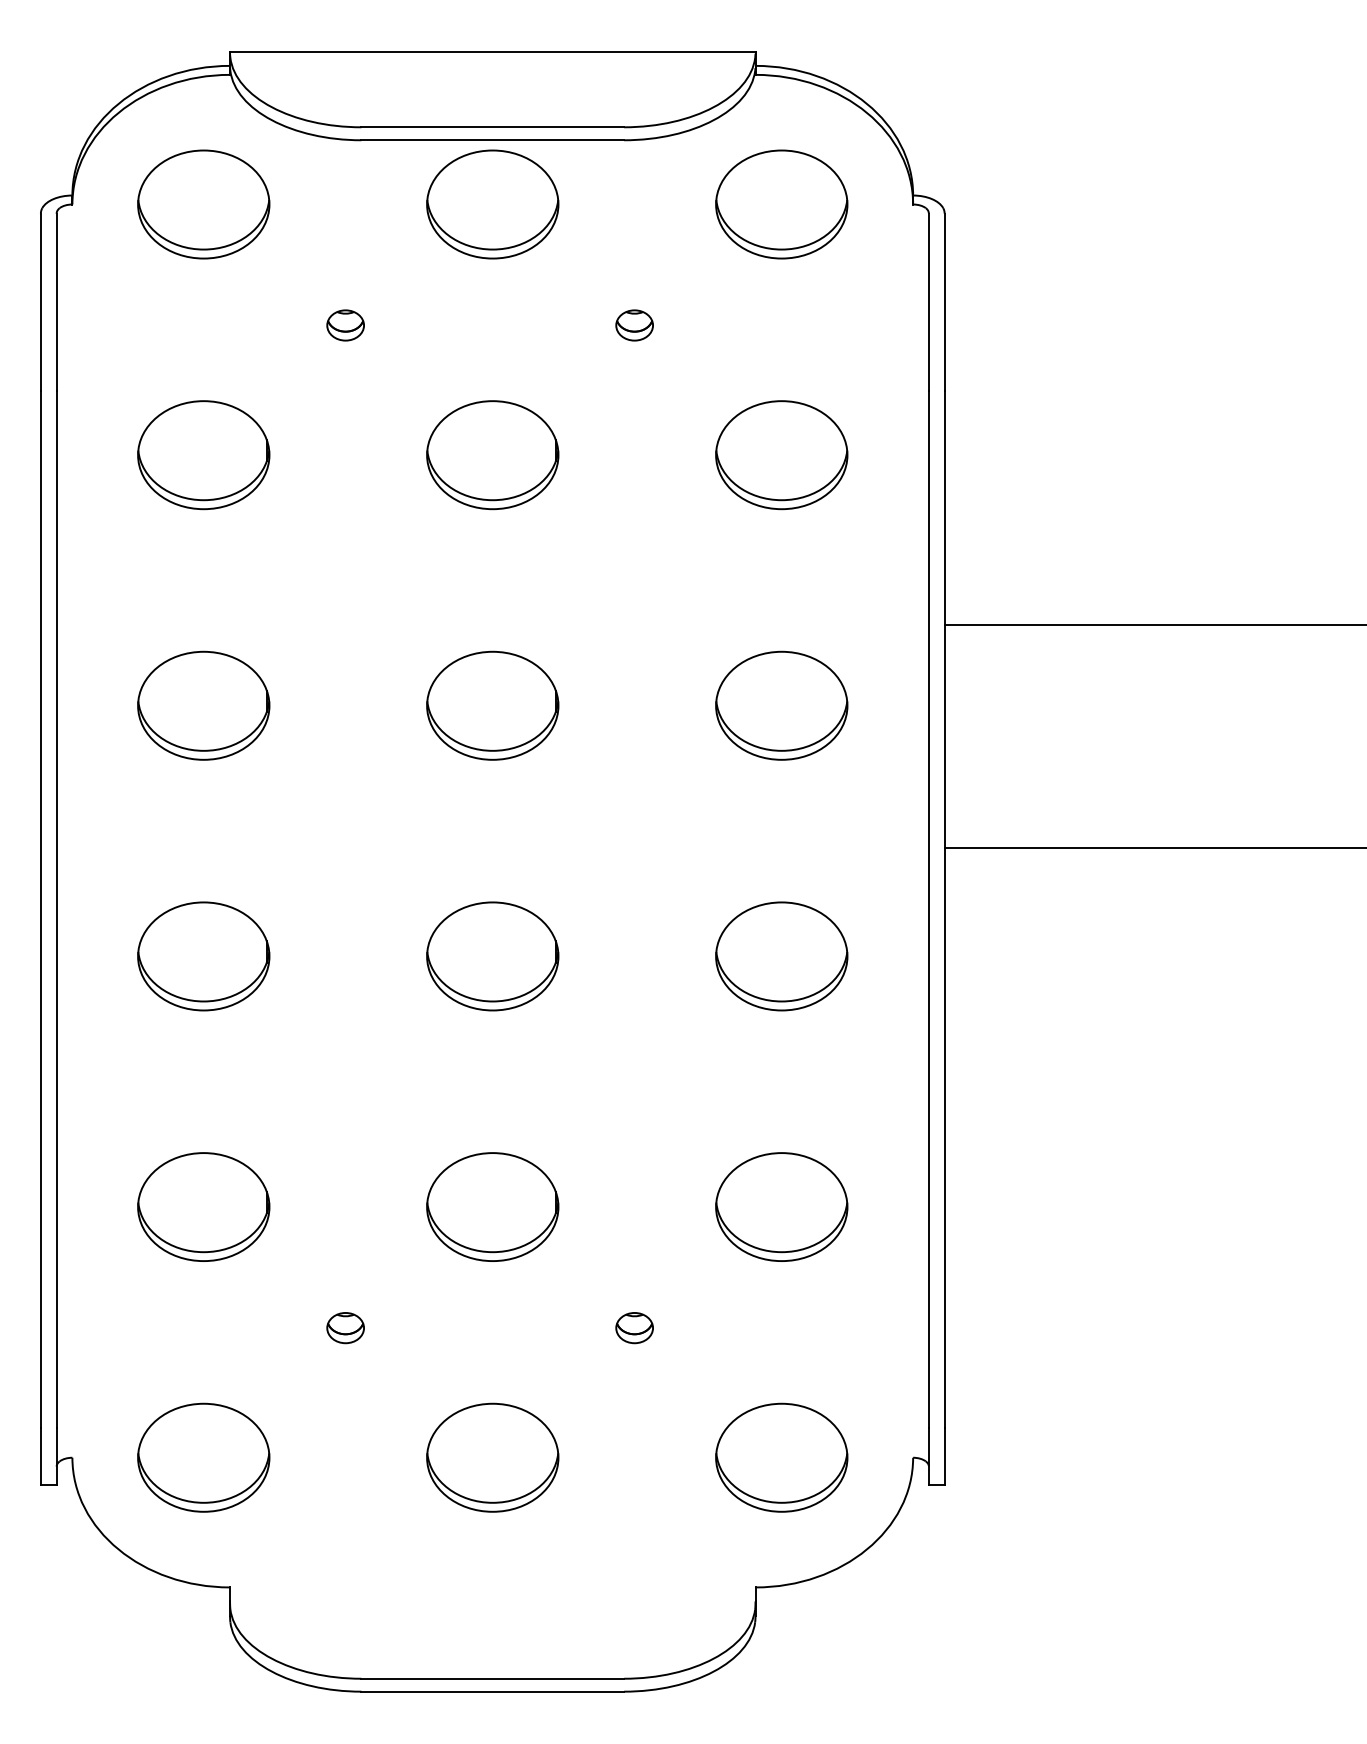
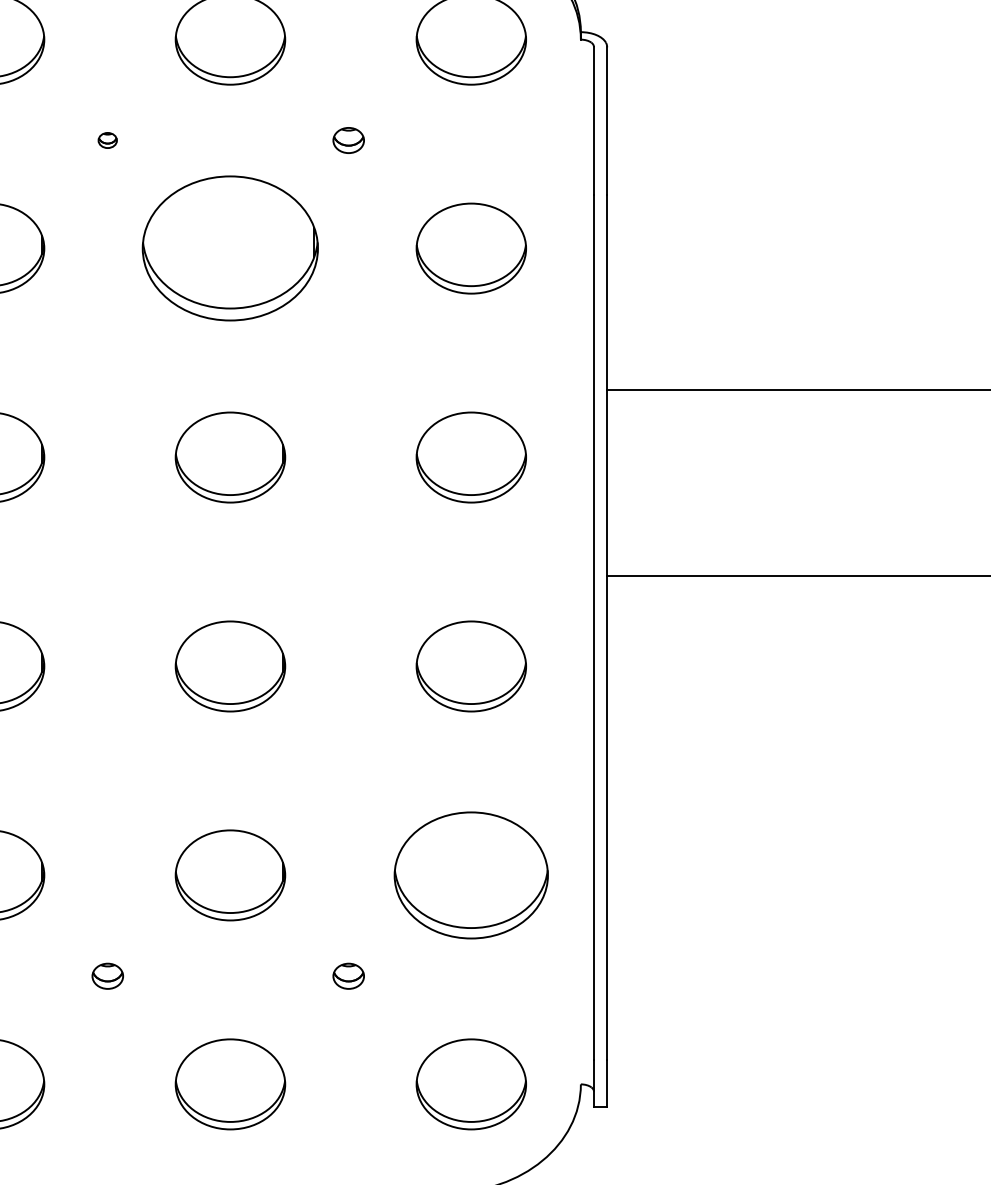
part: (345, 325) -> (107, 140), size x0.6
part: (492, 455) -> (230, 248), size x1.6
part: (781, 1206) -> (471, 874), size x1.4

